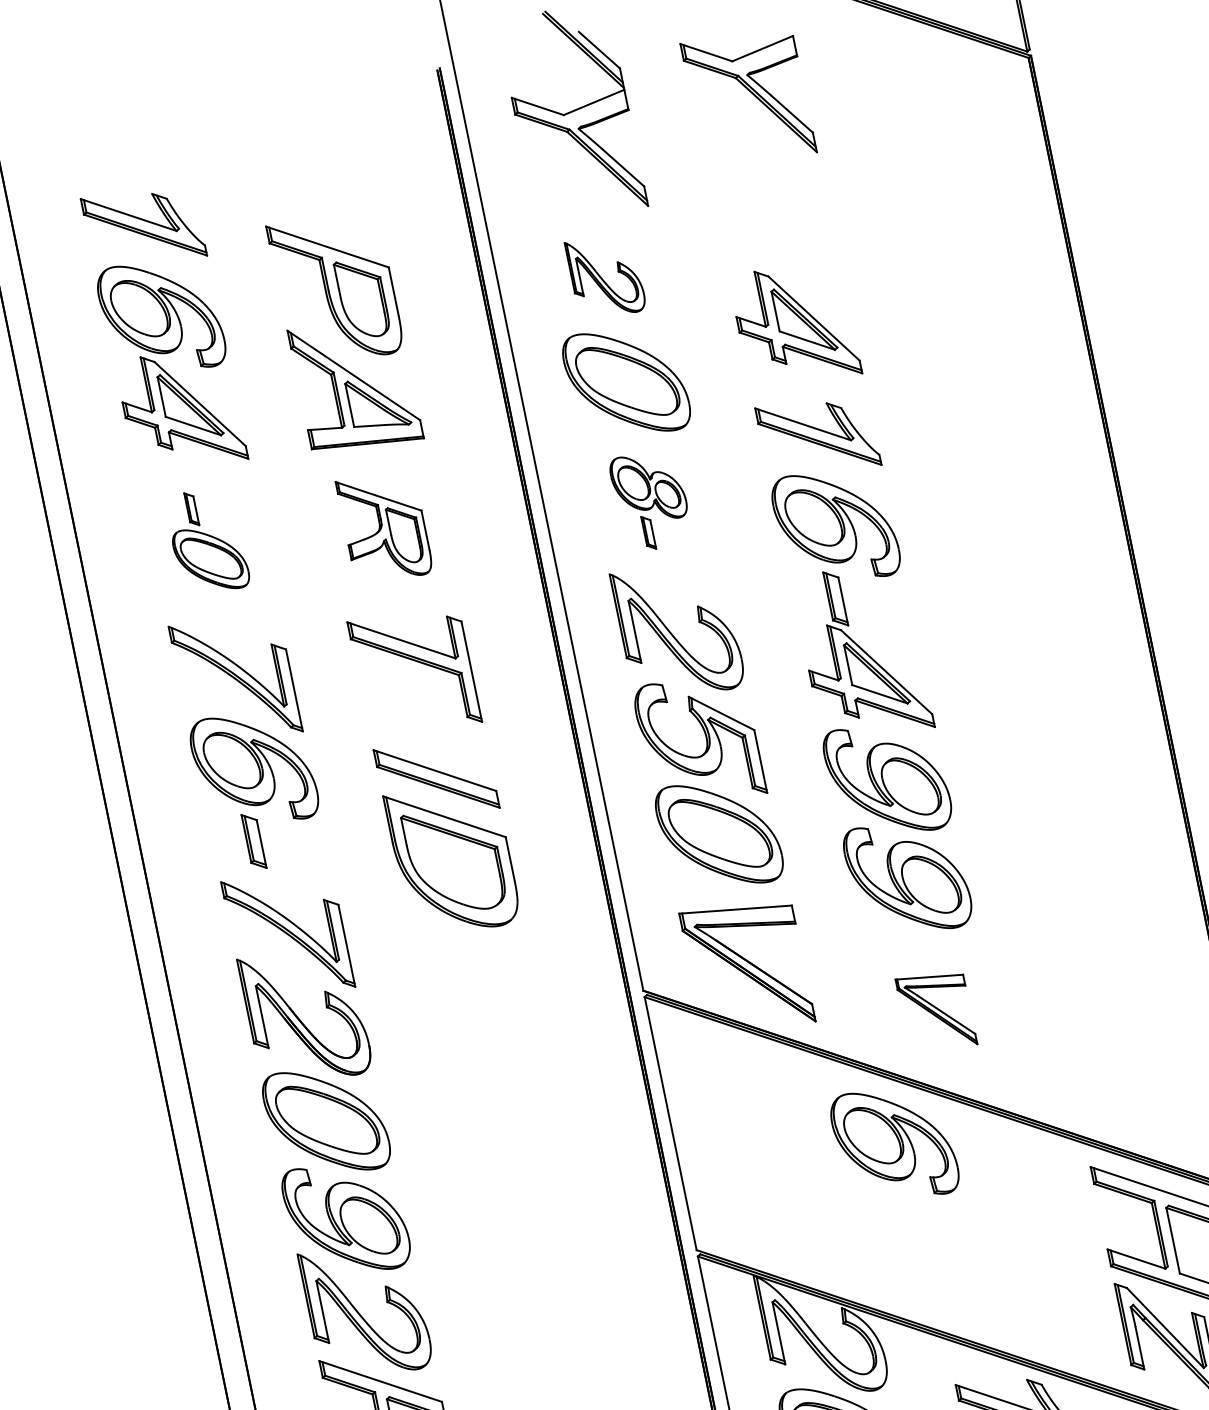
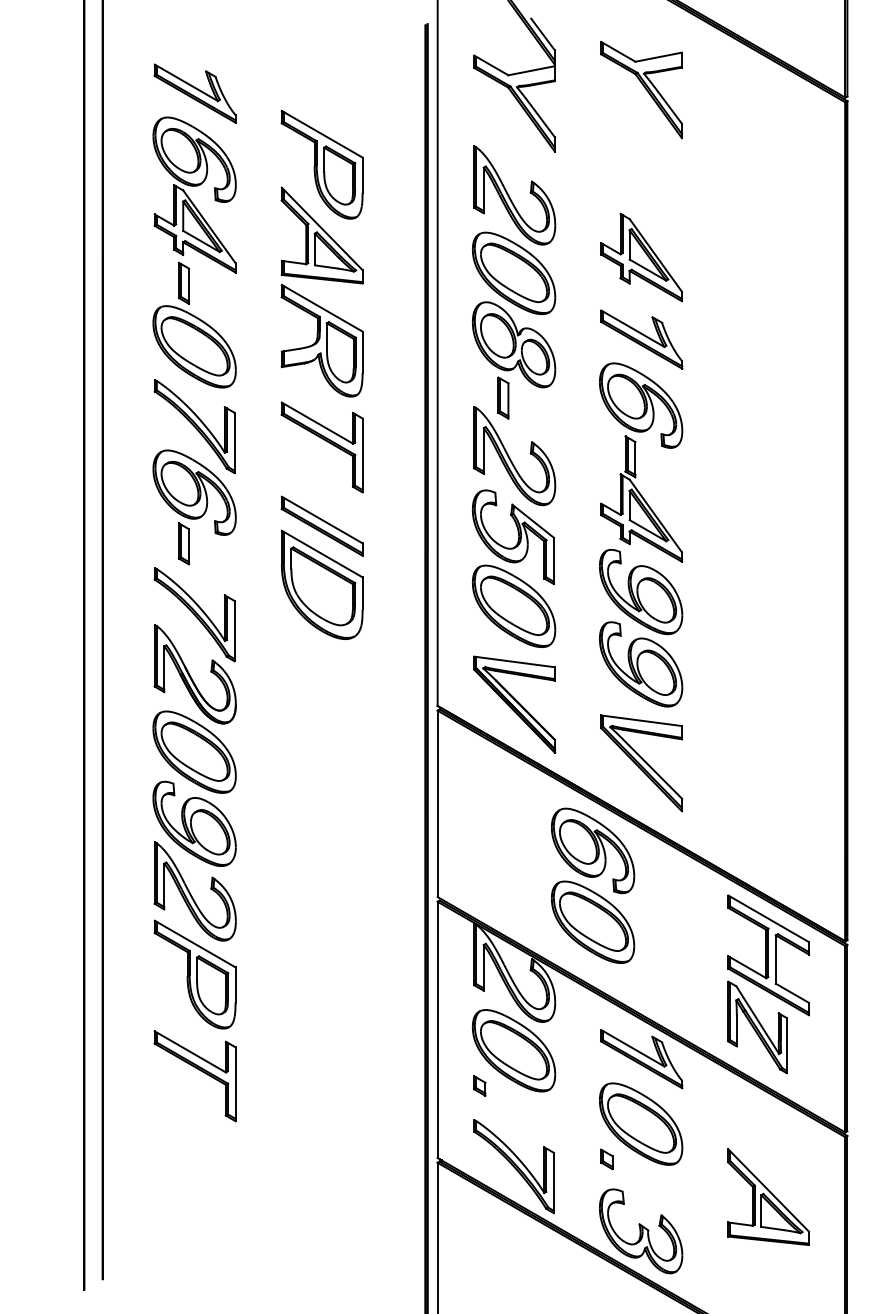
part: (605, 276) -> (514, 195), size x1.67
part: (651, 500) -> (514, 360), size x1.67
part: (383, 527) -> (321, 340), size x1.43
part: (207, 540) -> (194, 324), size x1.67
part: (936, 1012) -> (641, 763), size x1.67
part: (914, 1239) -> (593, 921), added

